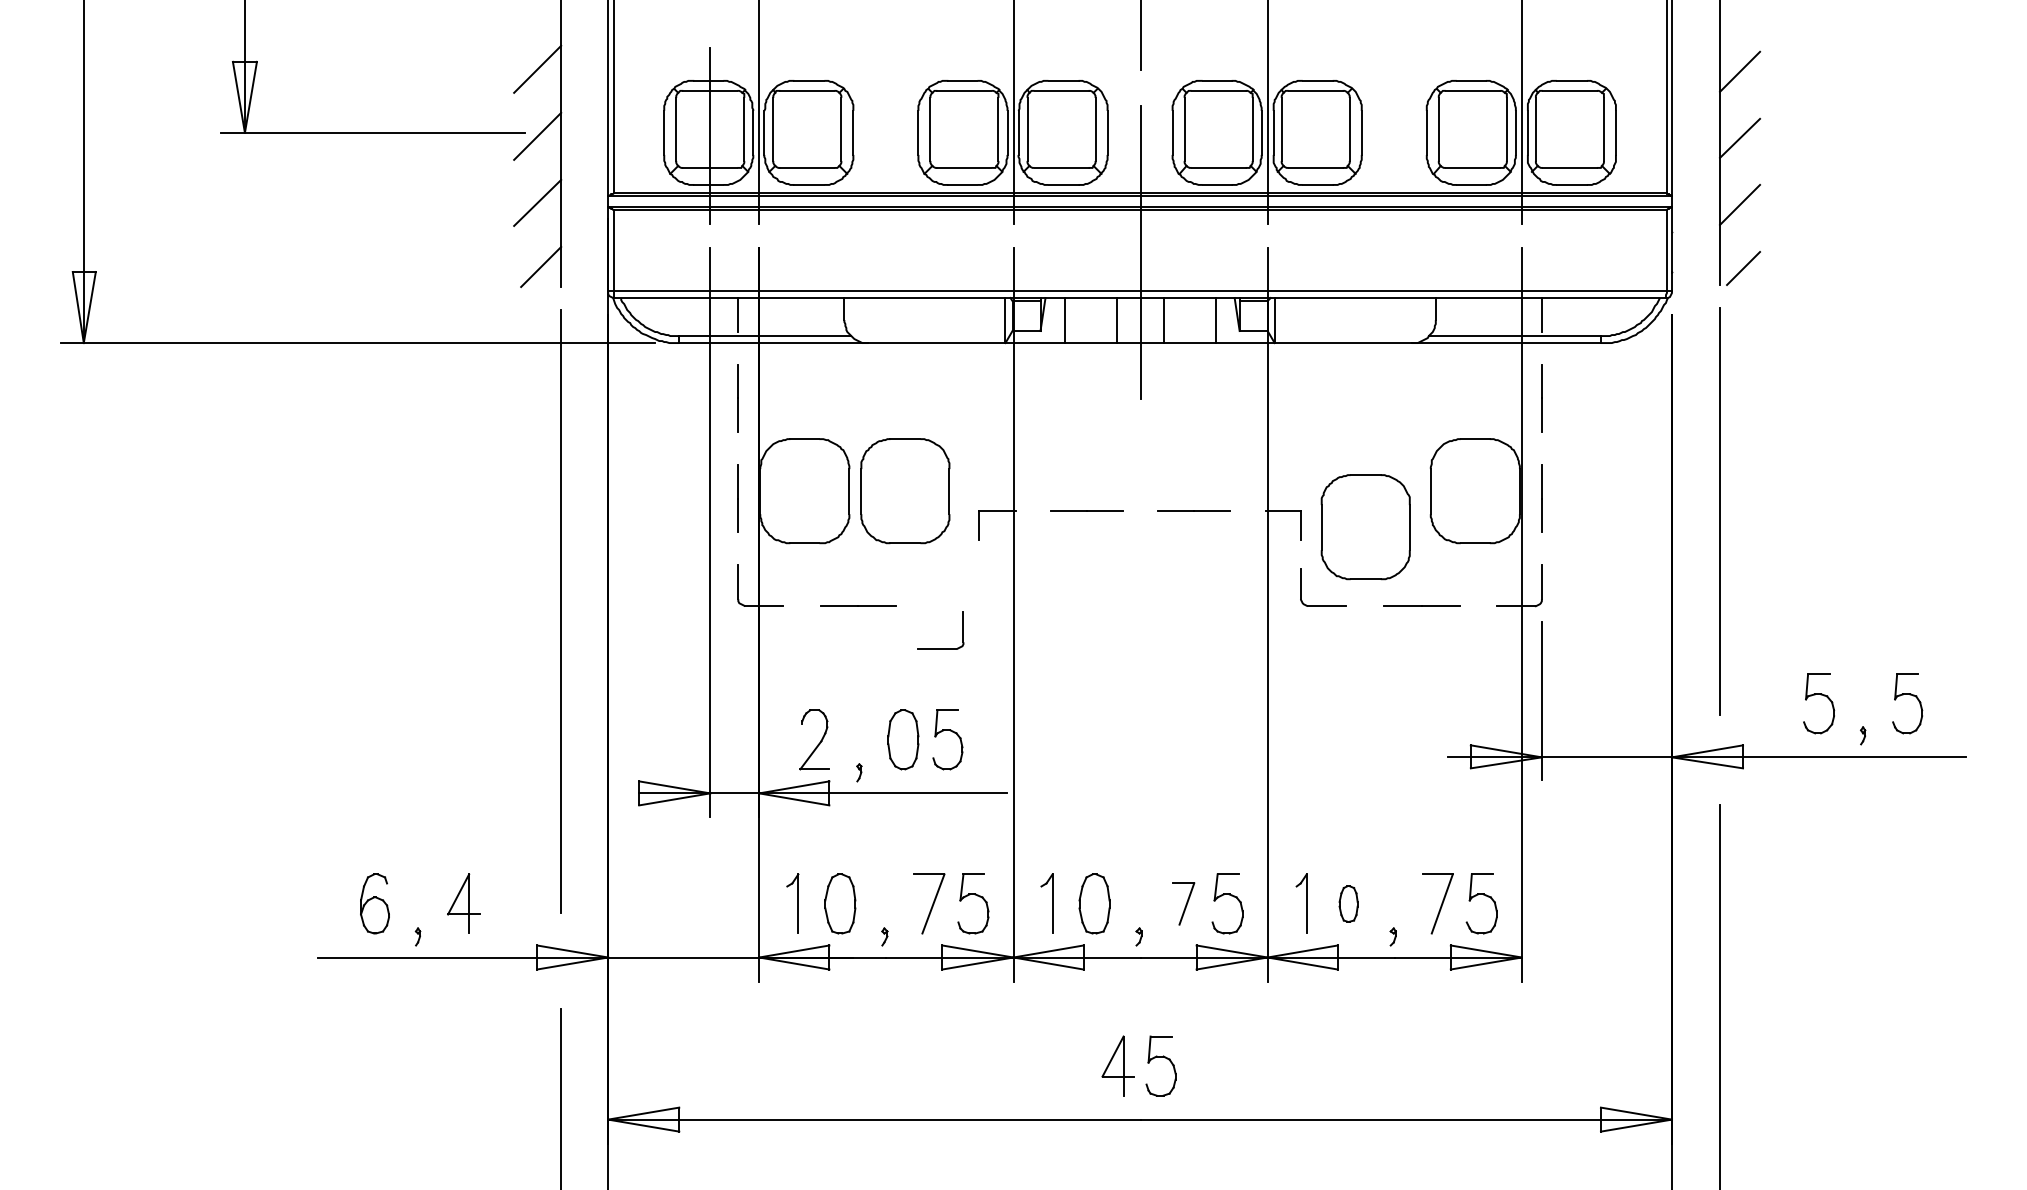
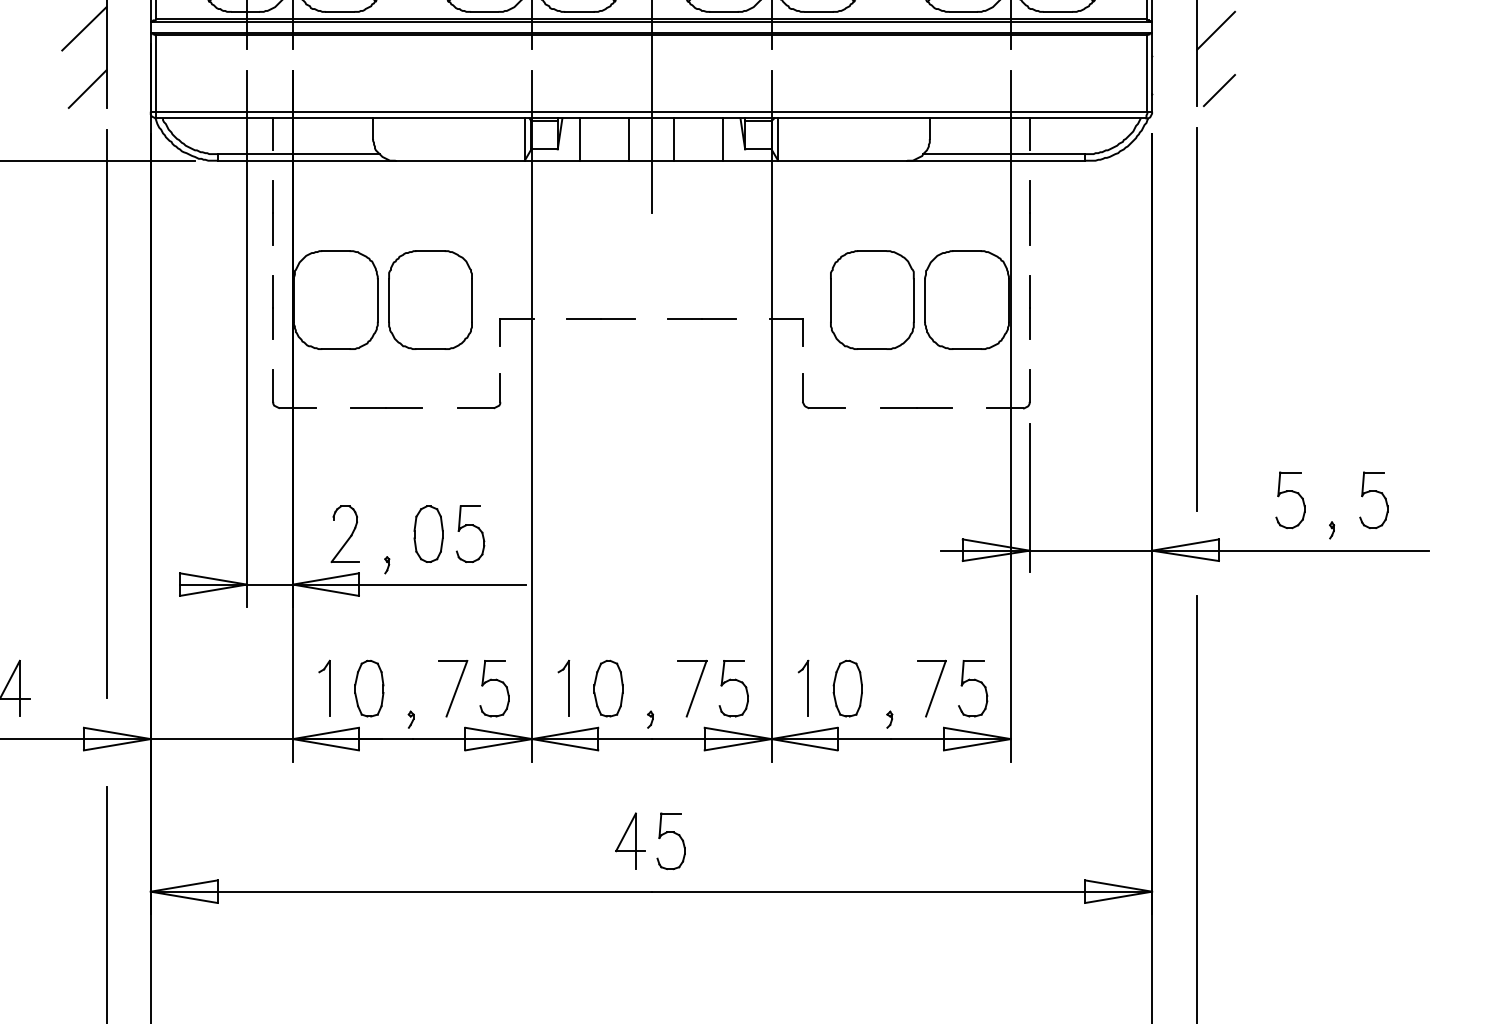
part: (1365, 527) -> (872, 300), moved
part: (940, 648) -> (478, 407), moved
part: (1183, 903) -> (692, 688), size x1.43
part: (1348, 903) -> (847, 688), size x1.67

